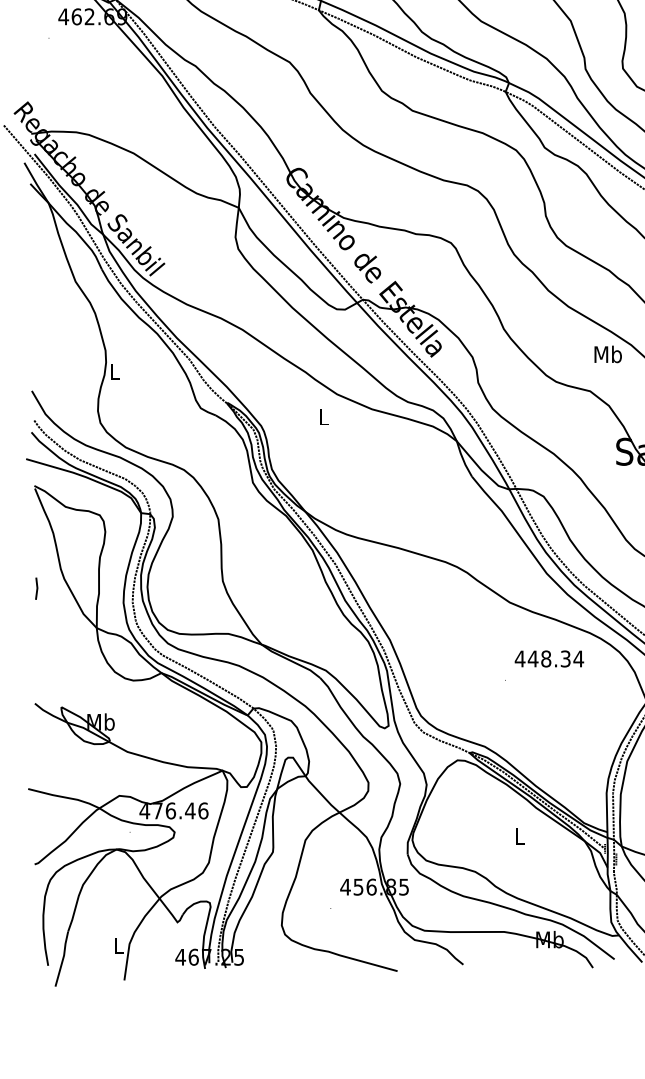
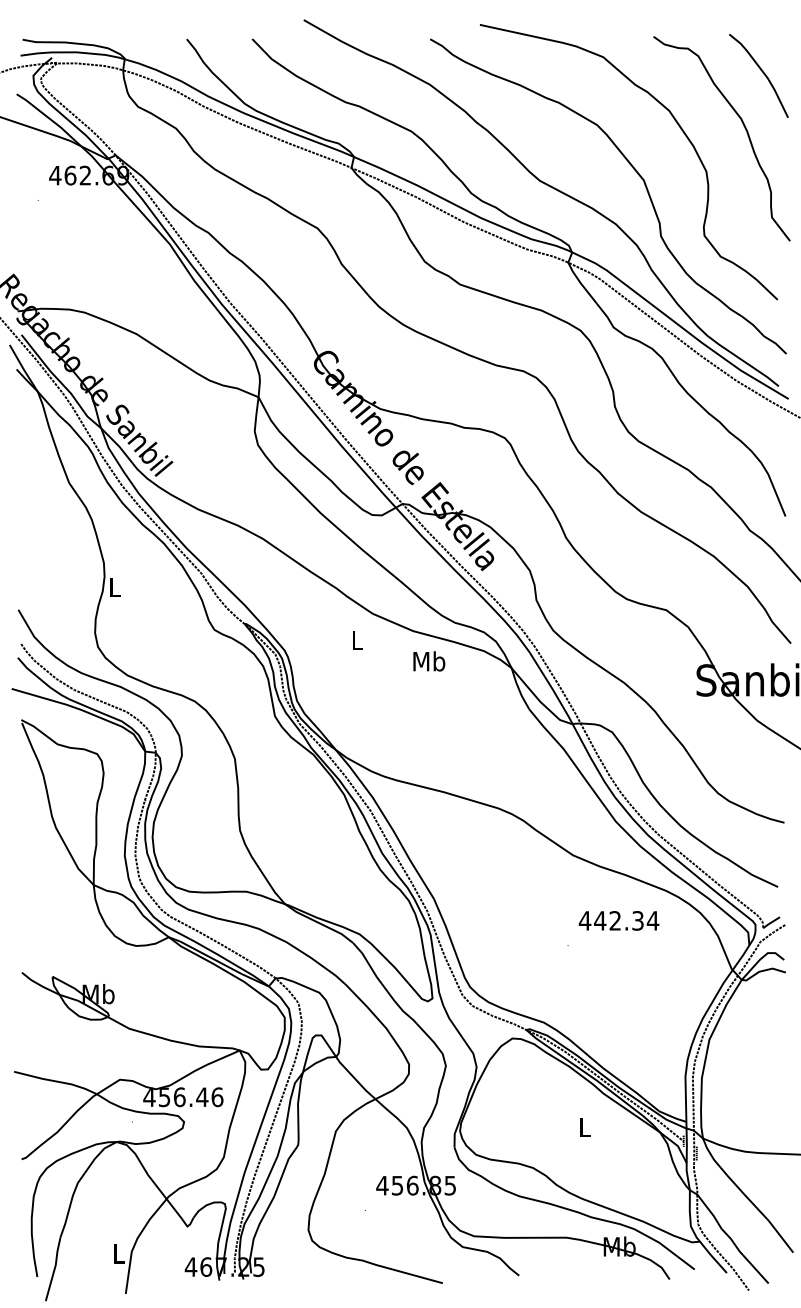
text: (608, 354) -> (429, 661), moved
line: (36, 588) -> (23, 839), removed
text: (546, 658) -> (615, 920), 448.34 -> 442.34
text: (157, 811) -> (164, 1097), 476.46 -> 456.46

